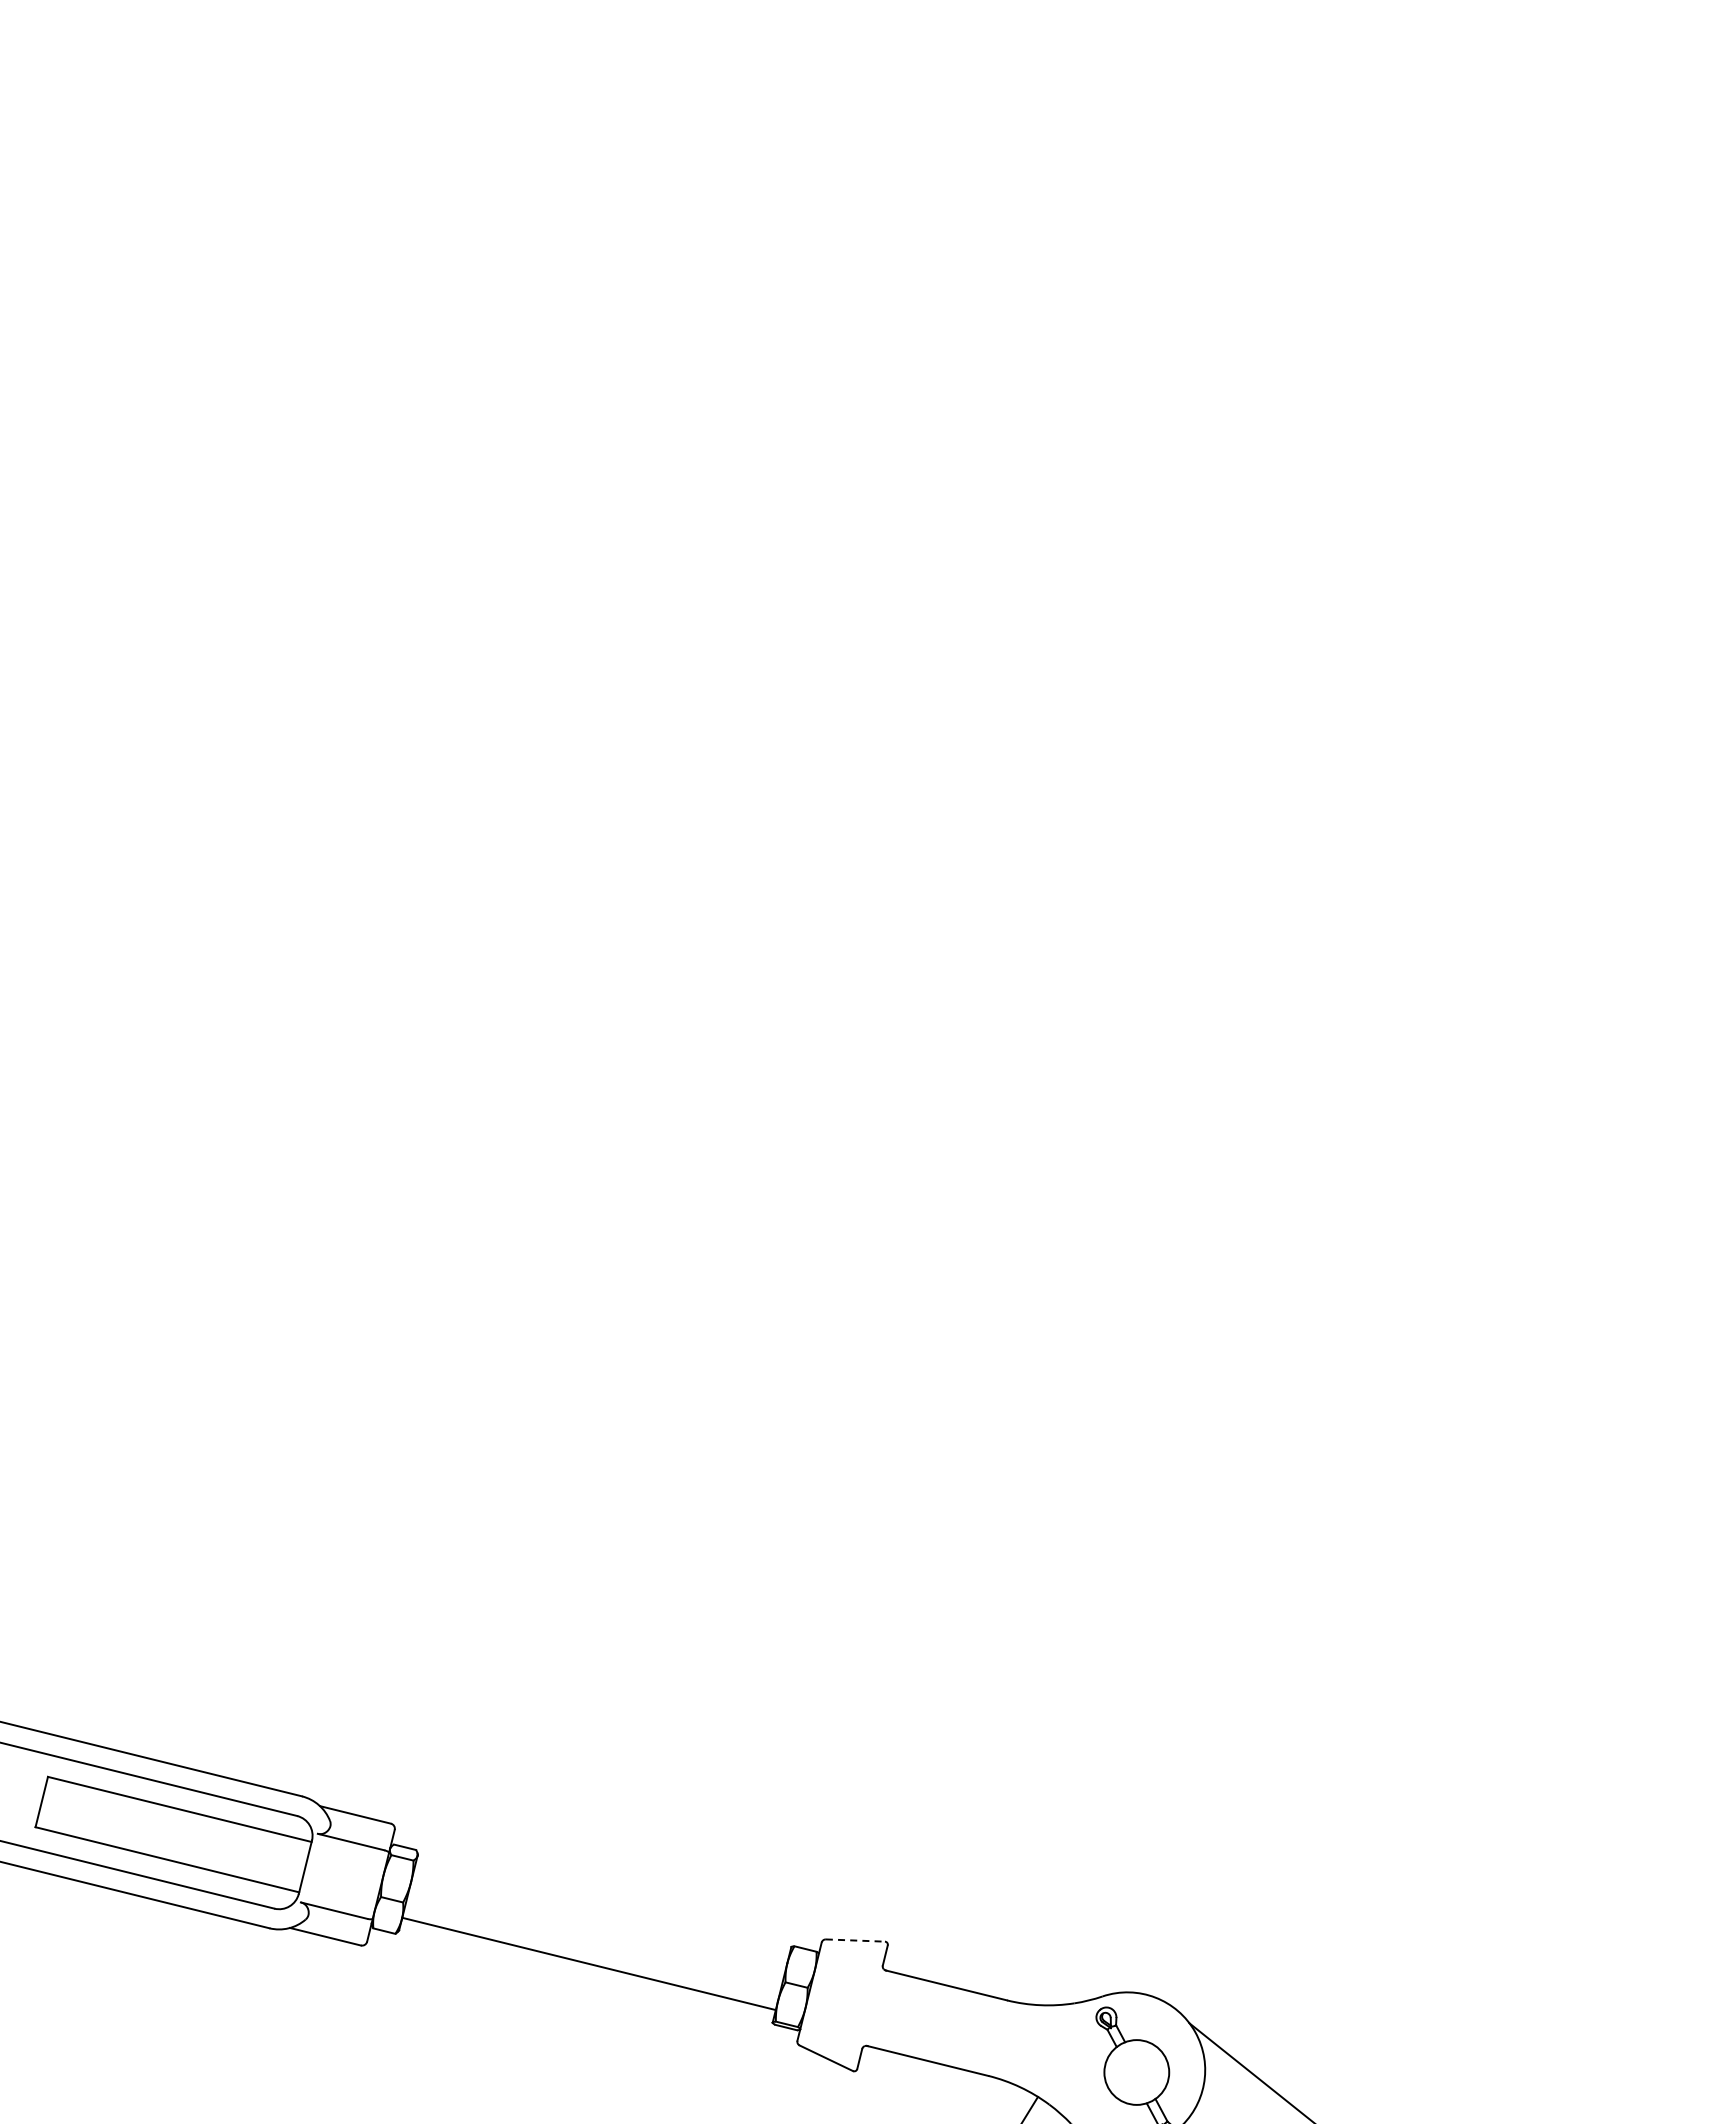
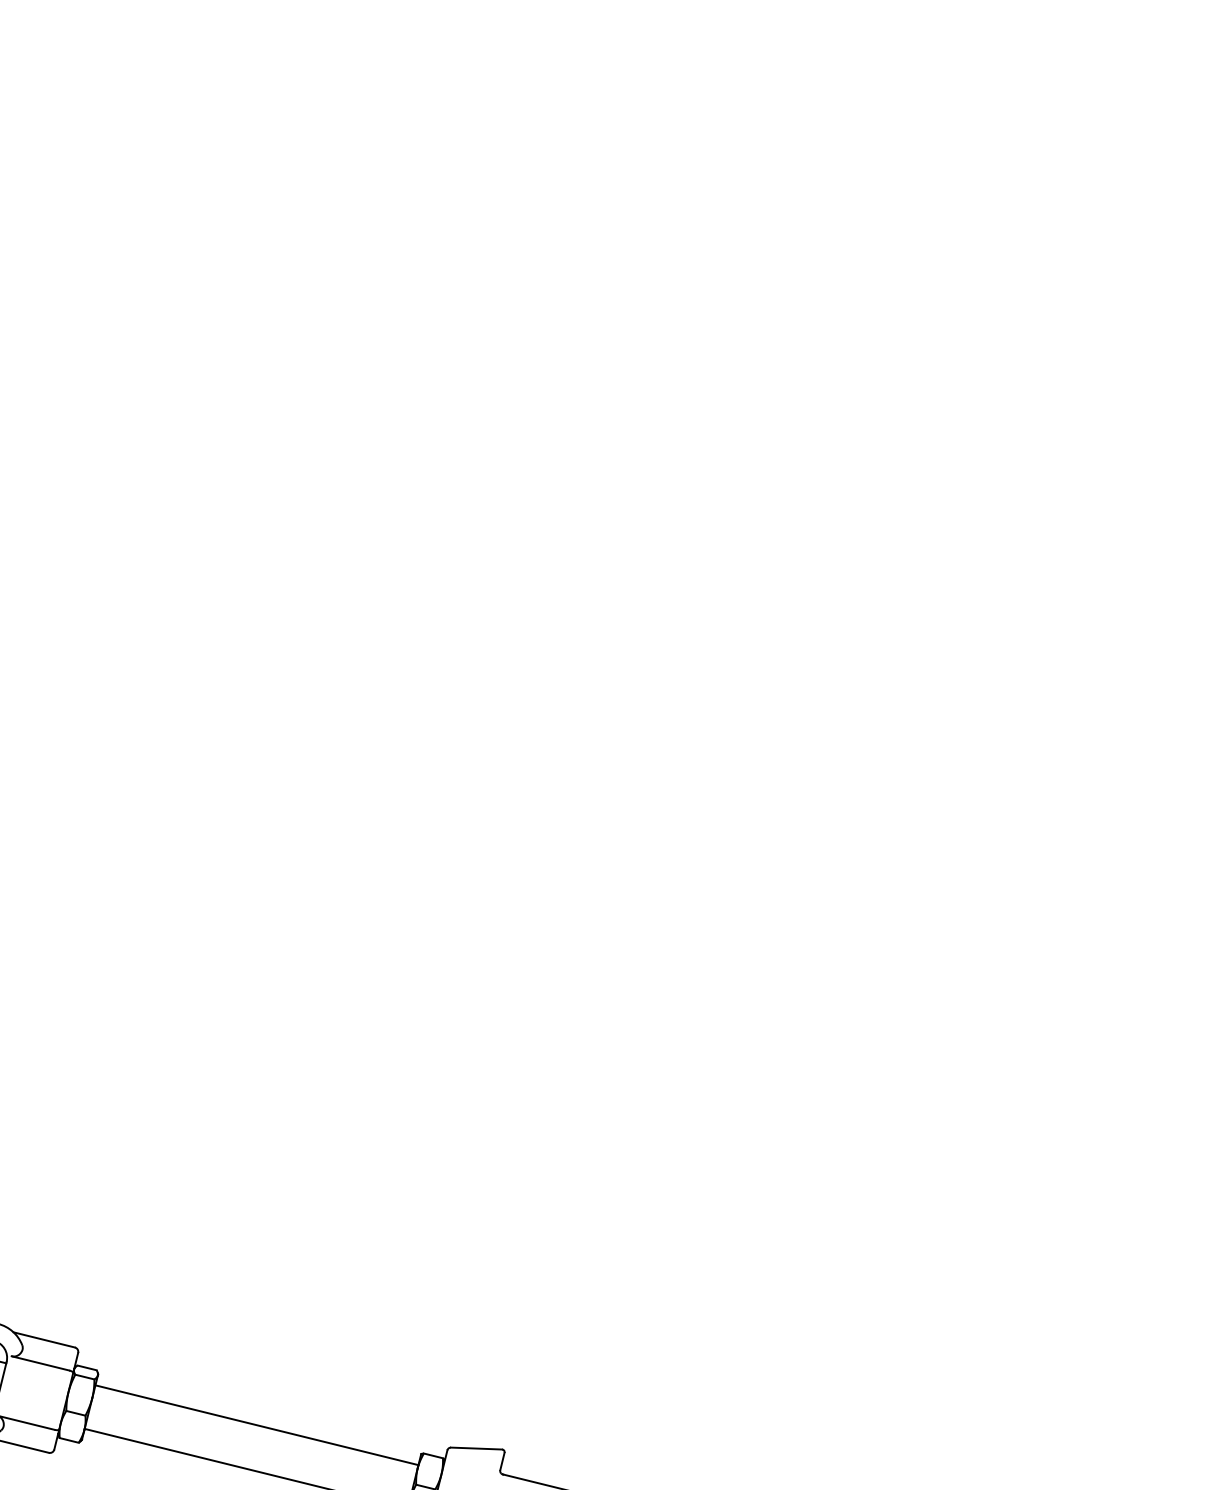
line: (601, 1913) -> (256, 1425), added
line: (855, 1940) -> (476, 1448), dashed -> solid

